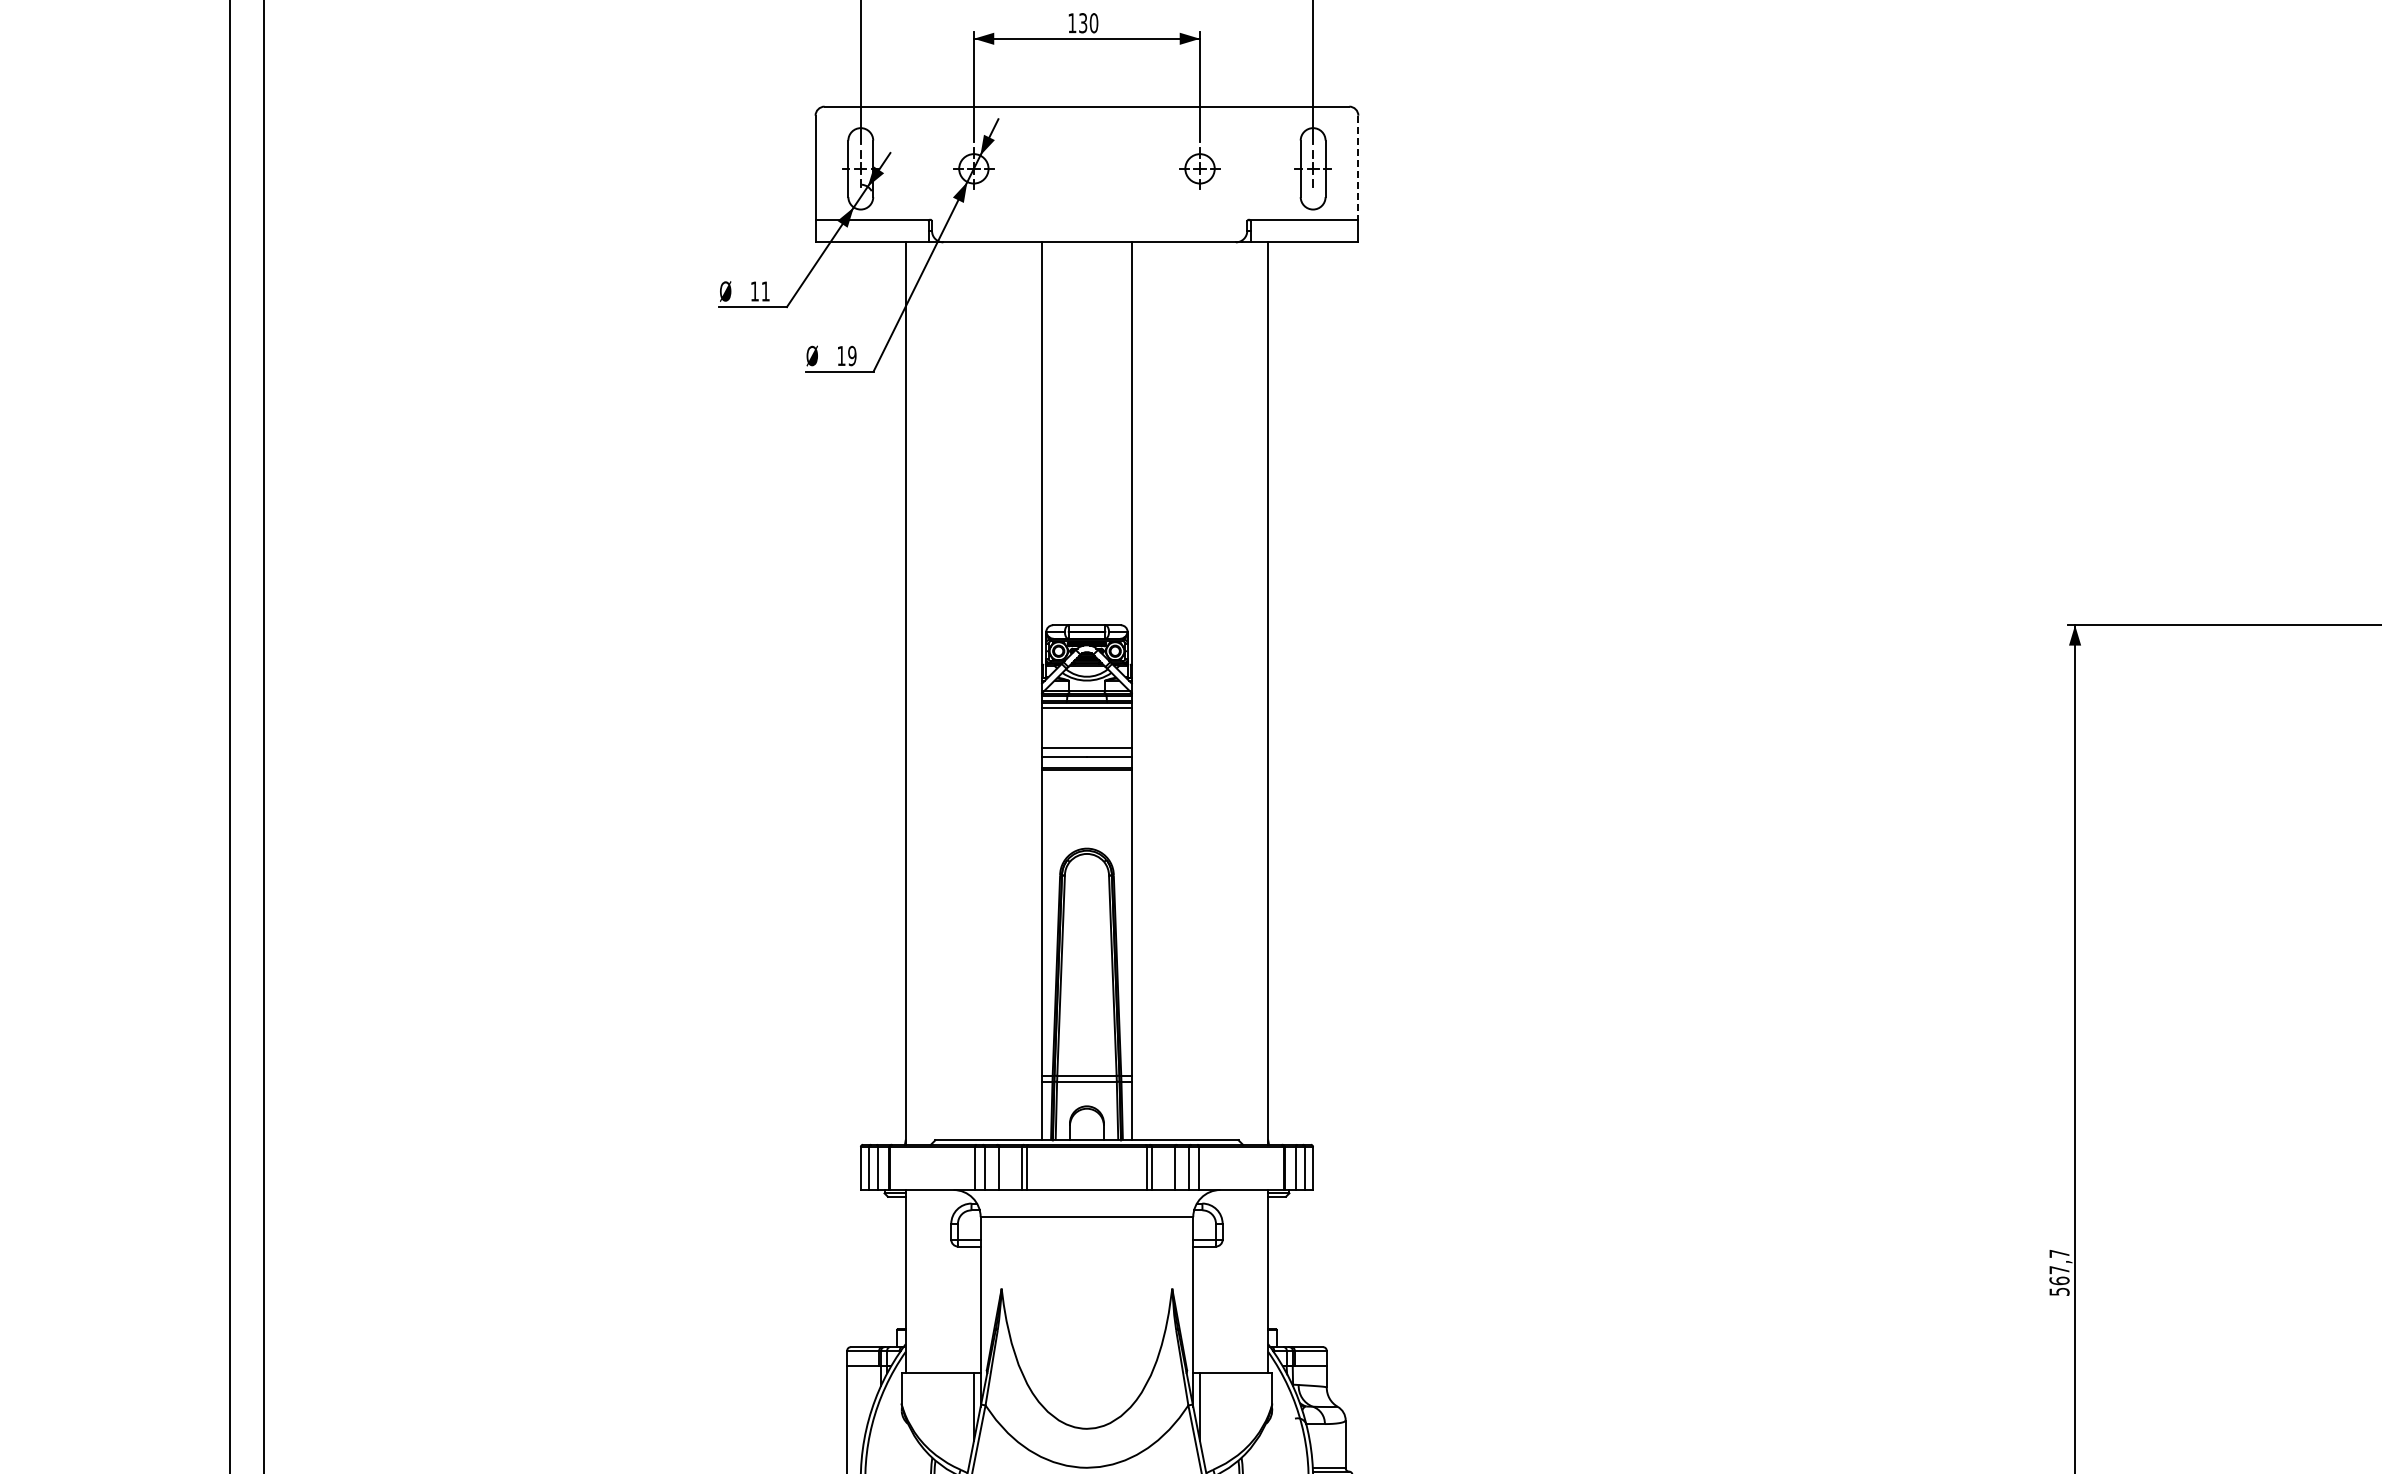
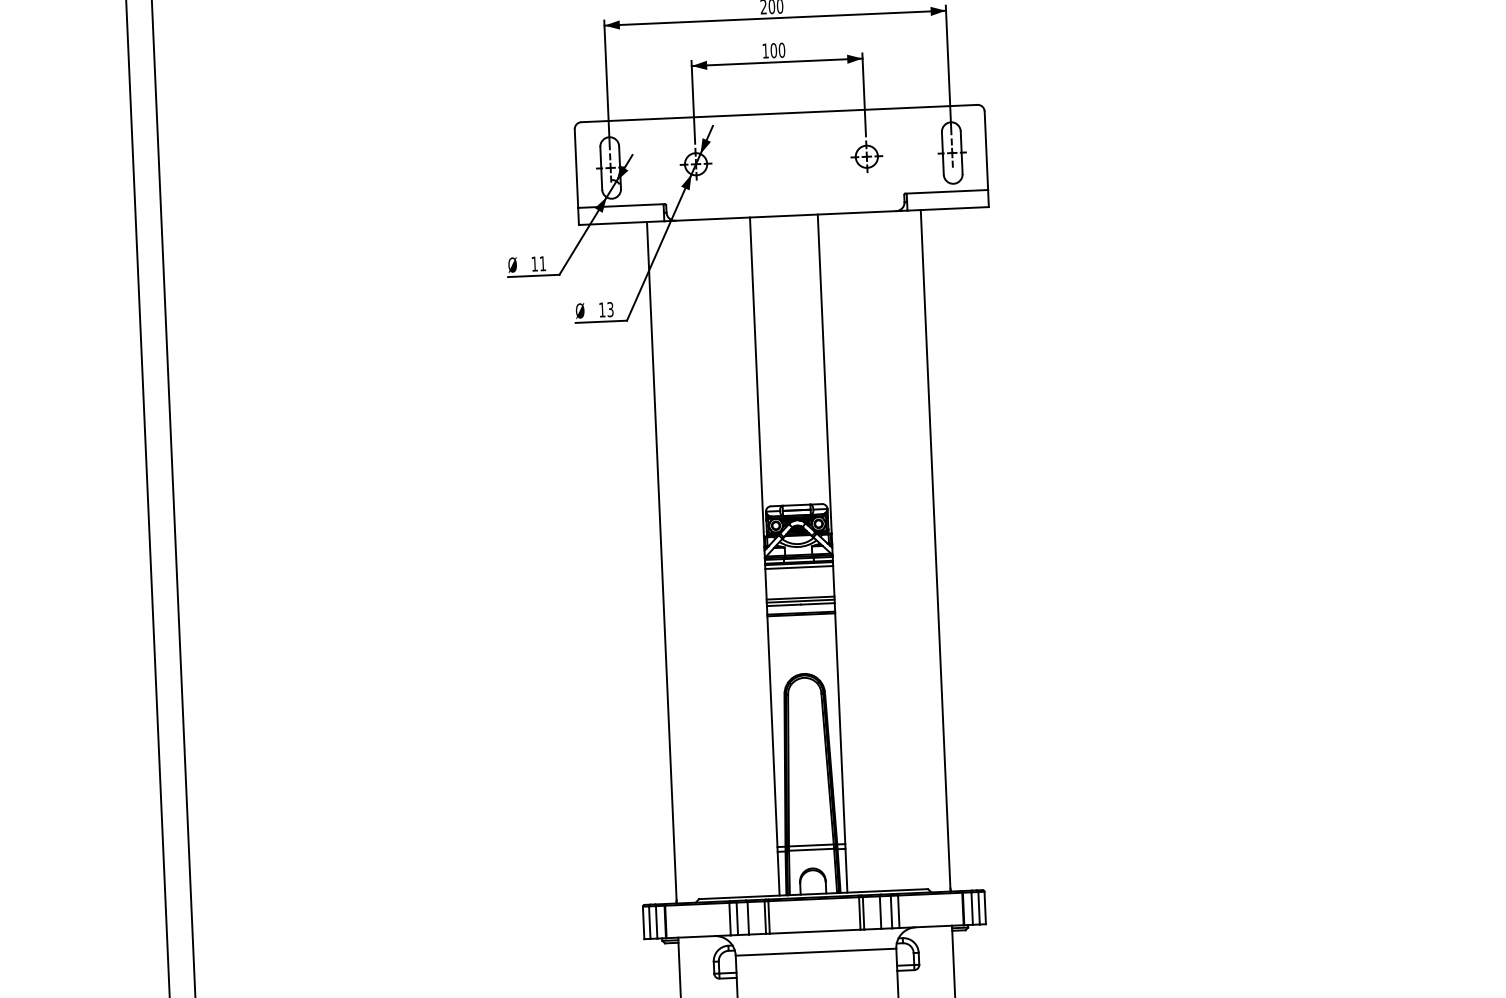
text: (1083, 23) -> (774, 50), 130 -> 100
line: (1358, 168) -> (986, 151), dashed -> solid
text: (852, 355) -> (610, 309), 19 -> 13
line: (1086, 752) -> (800, 601), added

